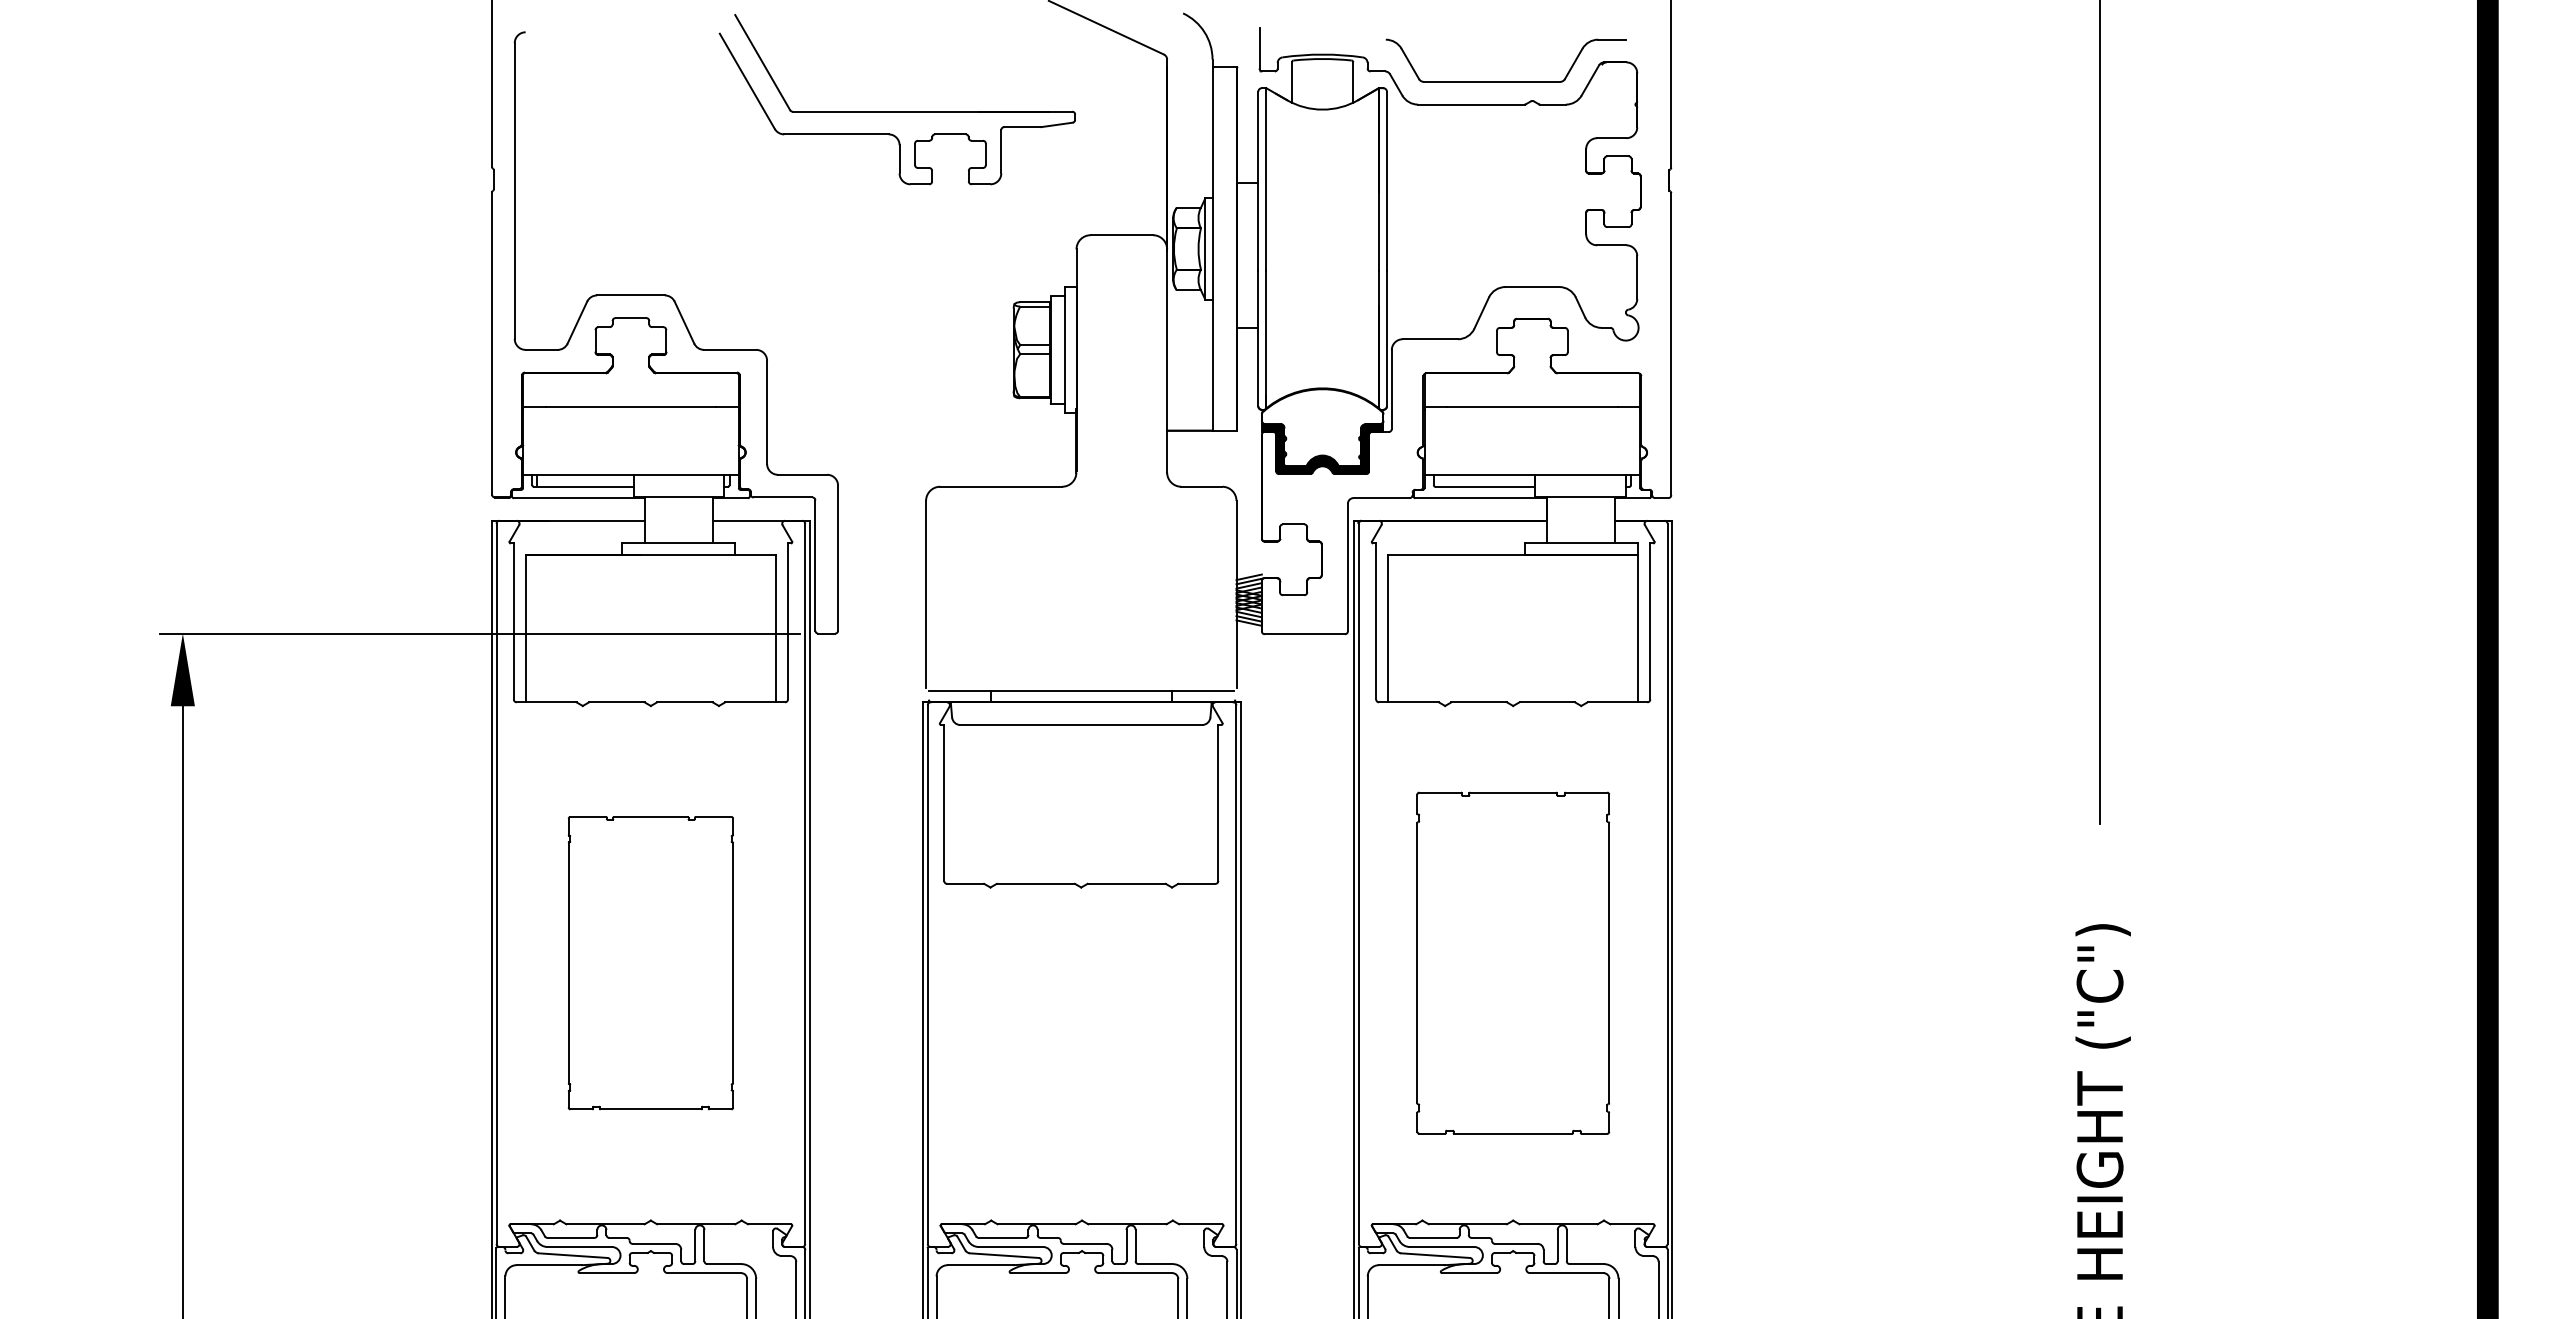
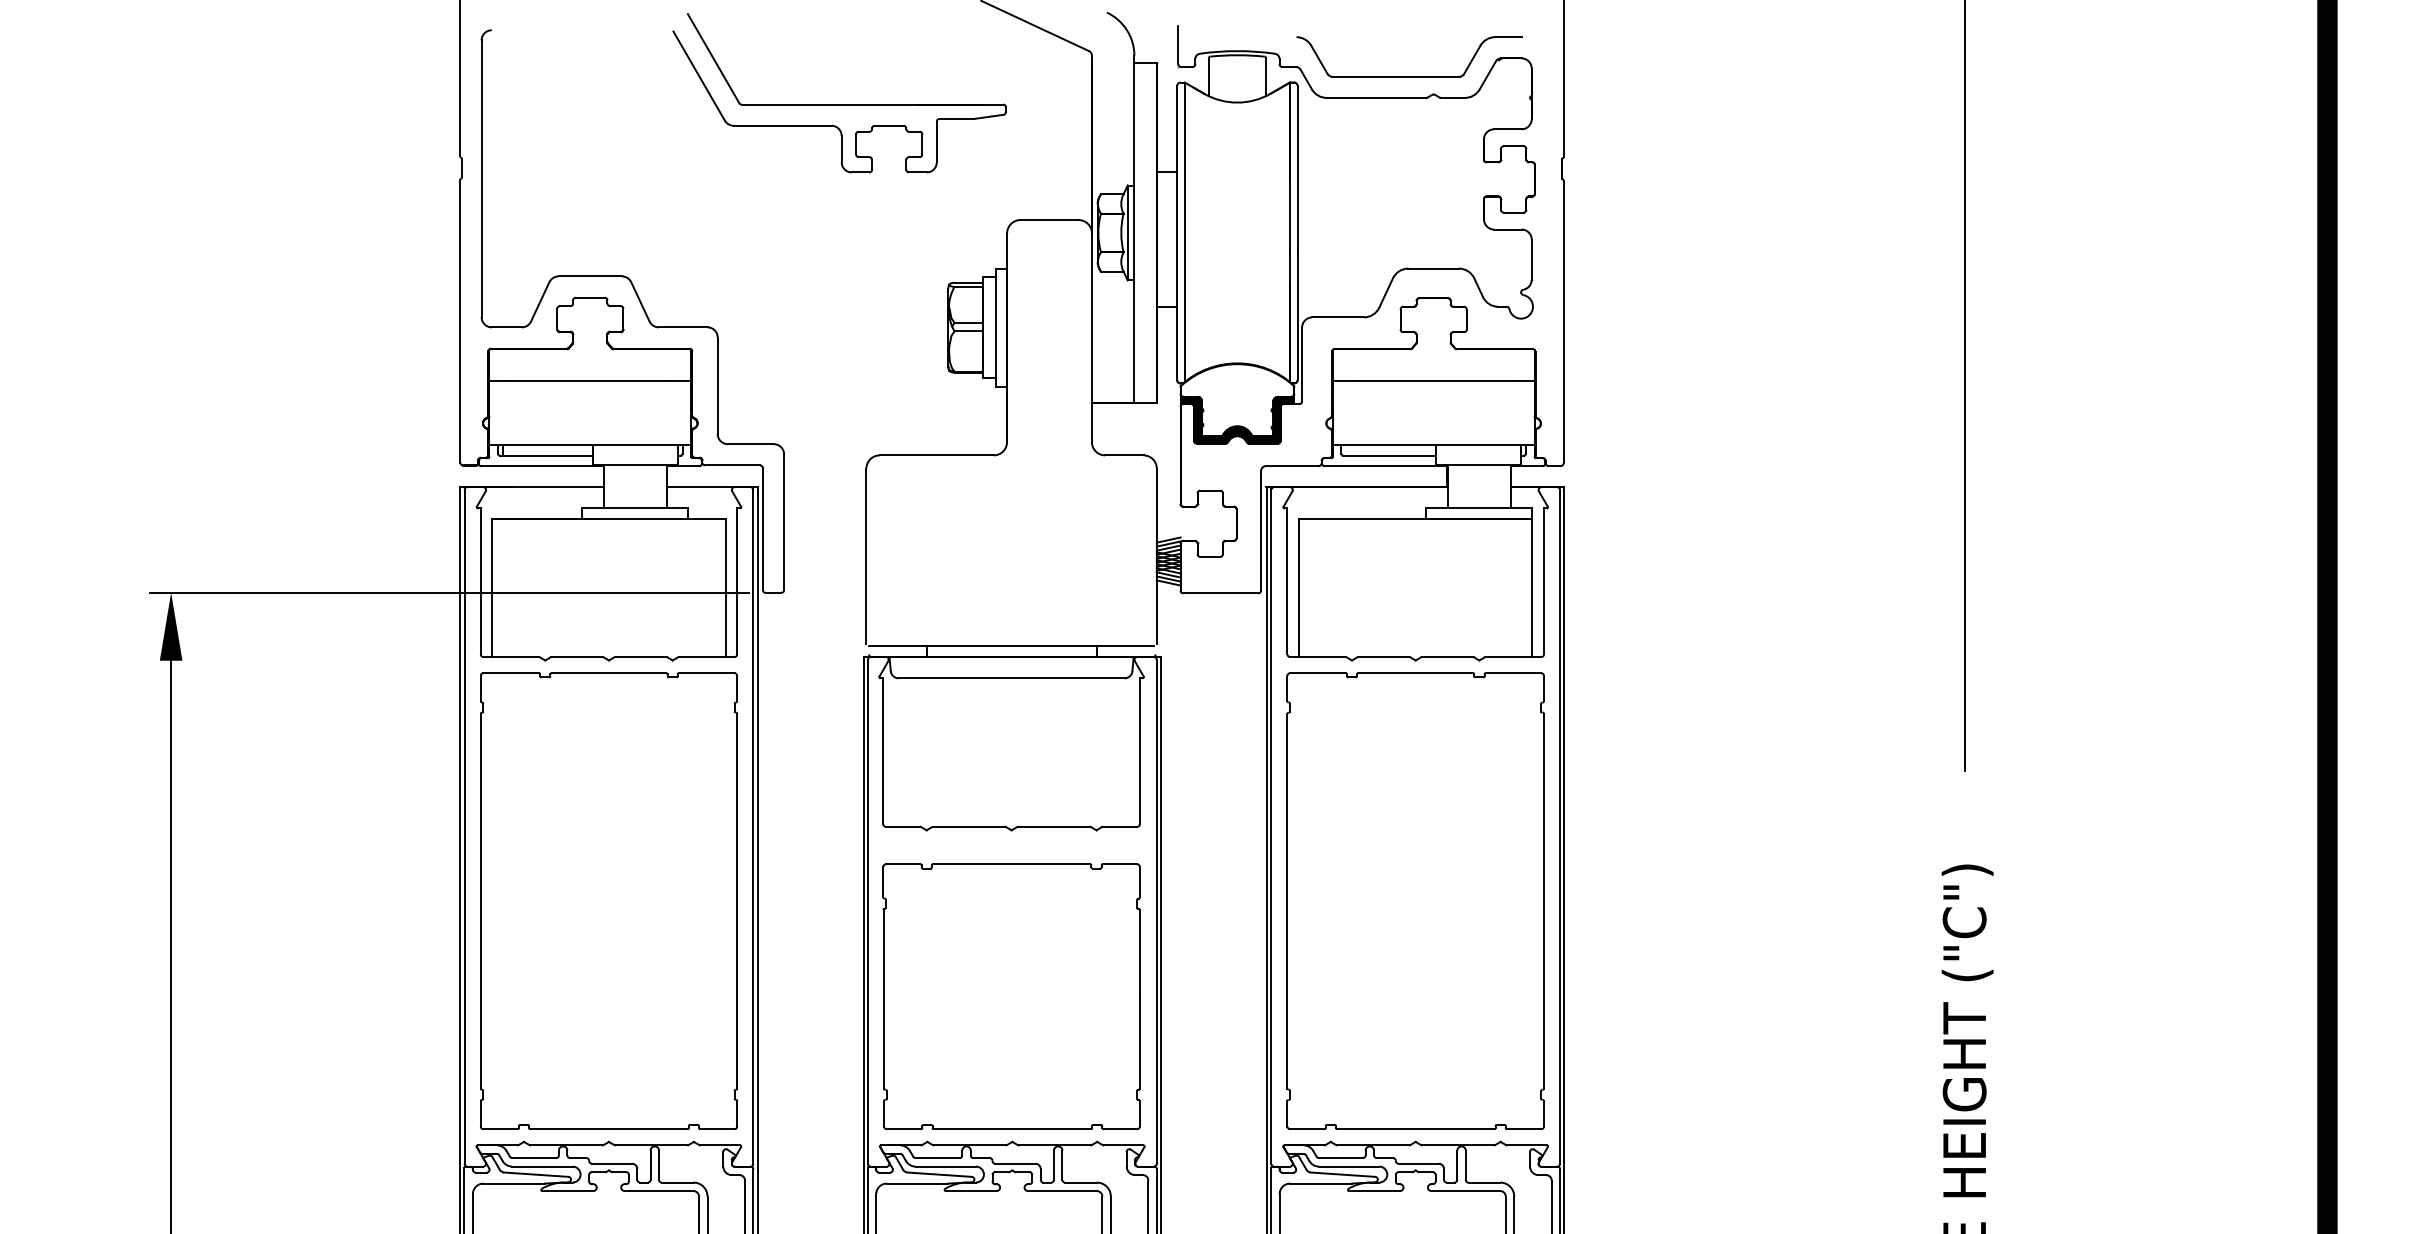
part: (650, 962) -> (608, 900), size x1.67
part: (1513, 962) -> (1415, 900), size x1.43
part: (1081, 1065) -> (1011, 996), added

